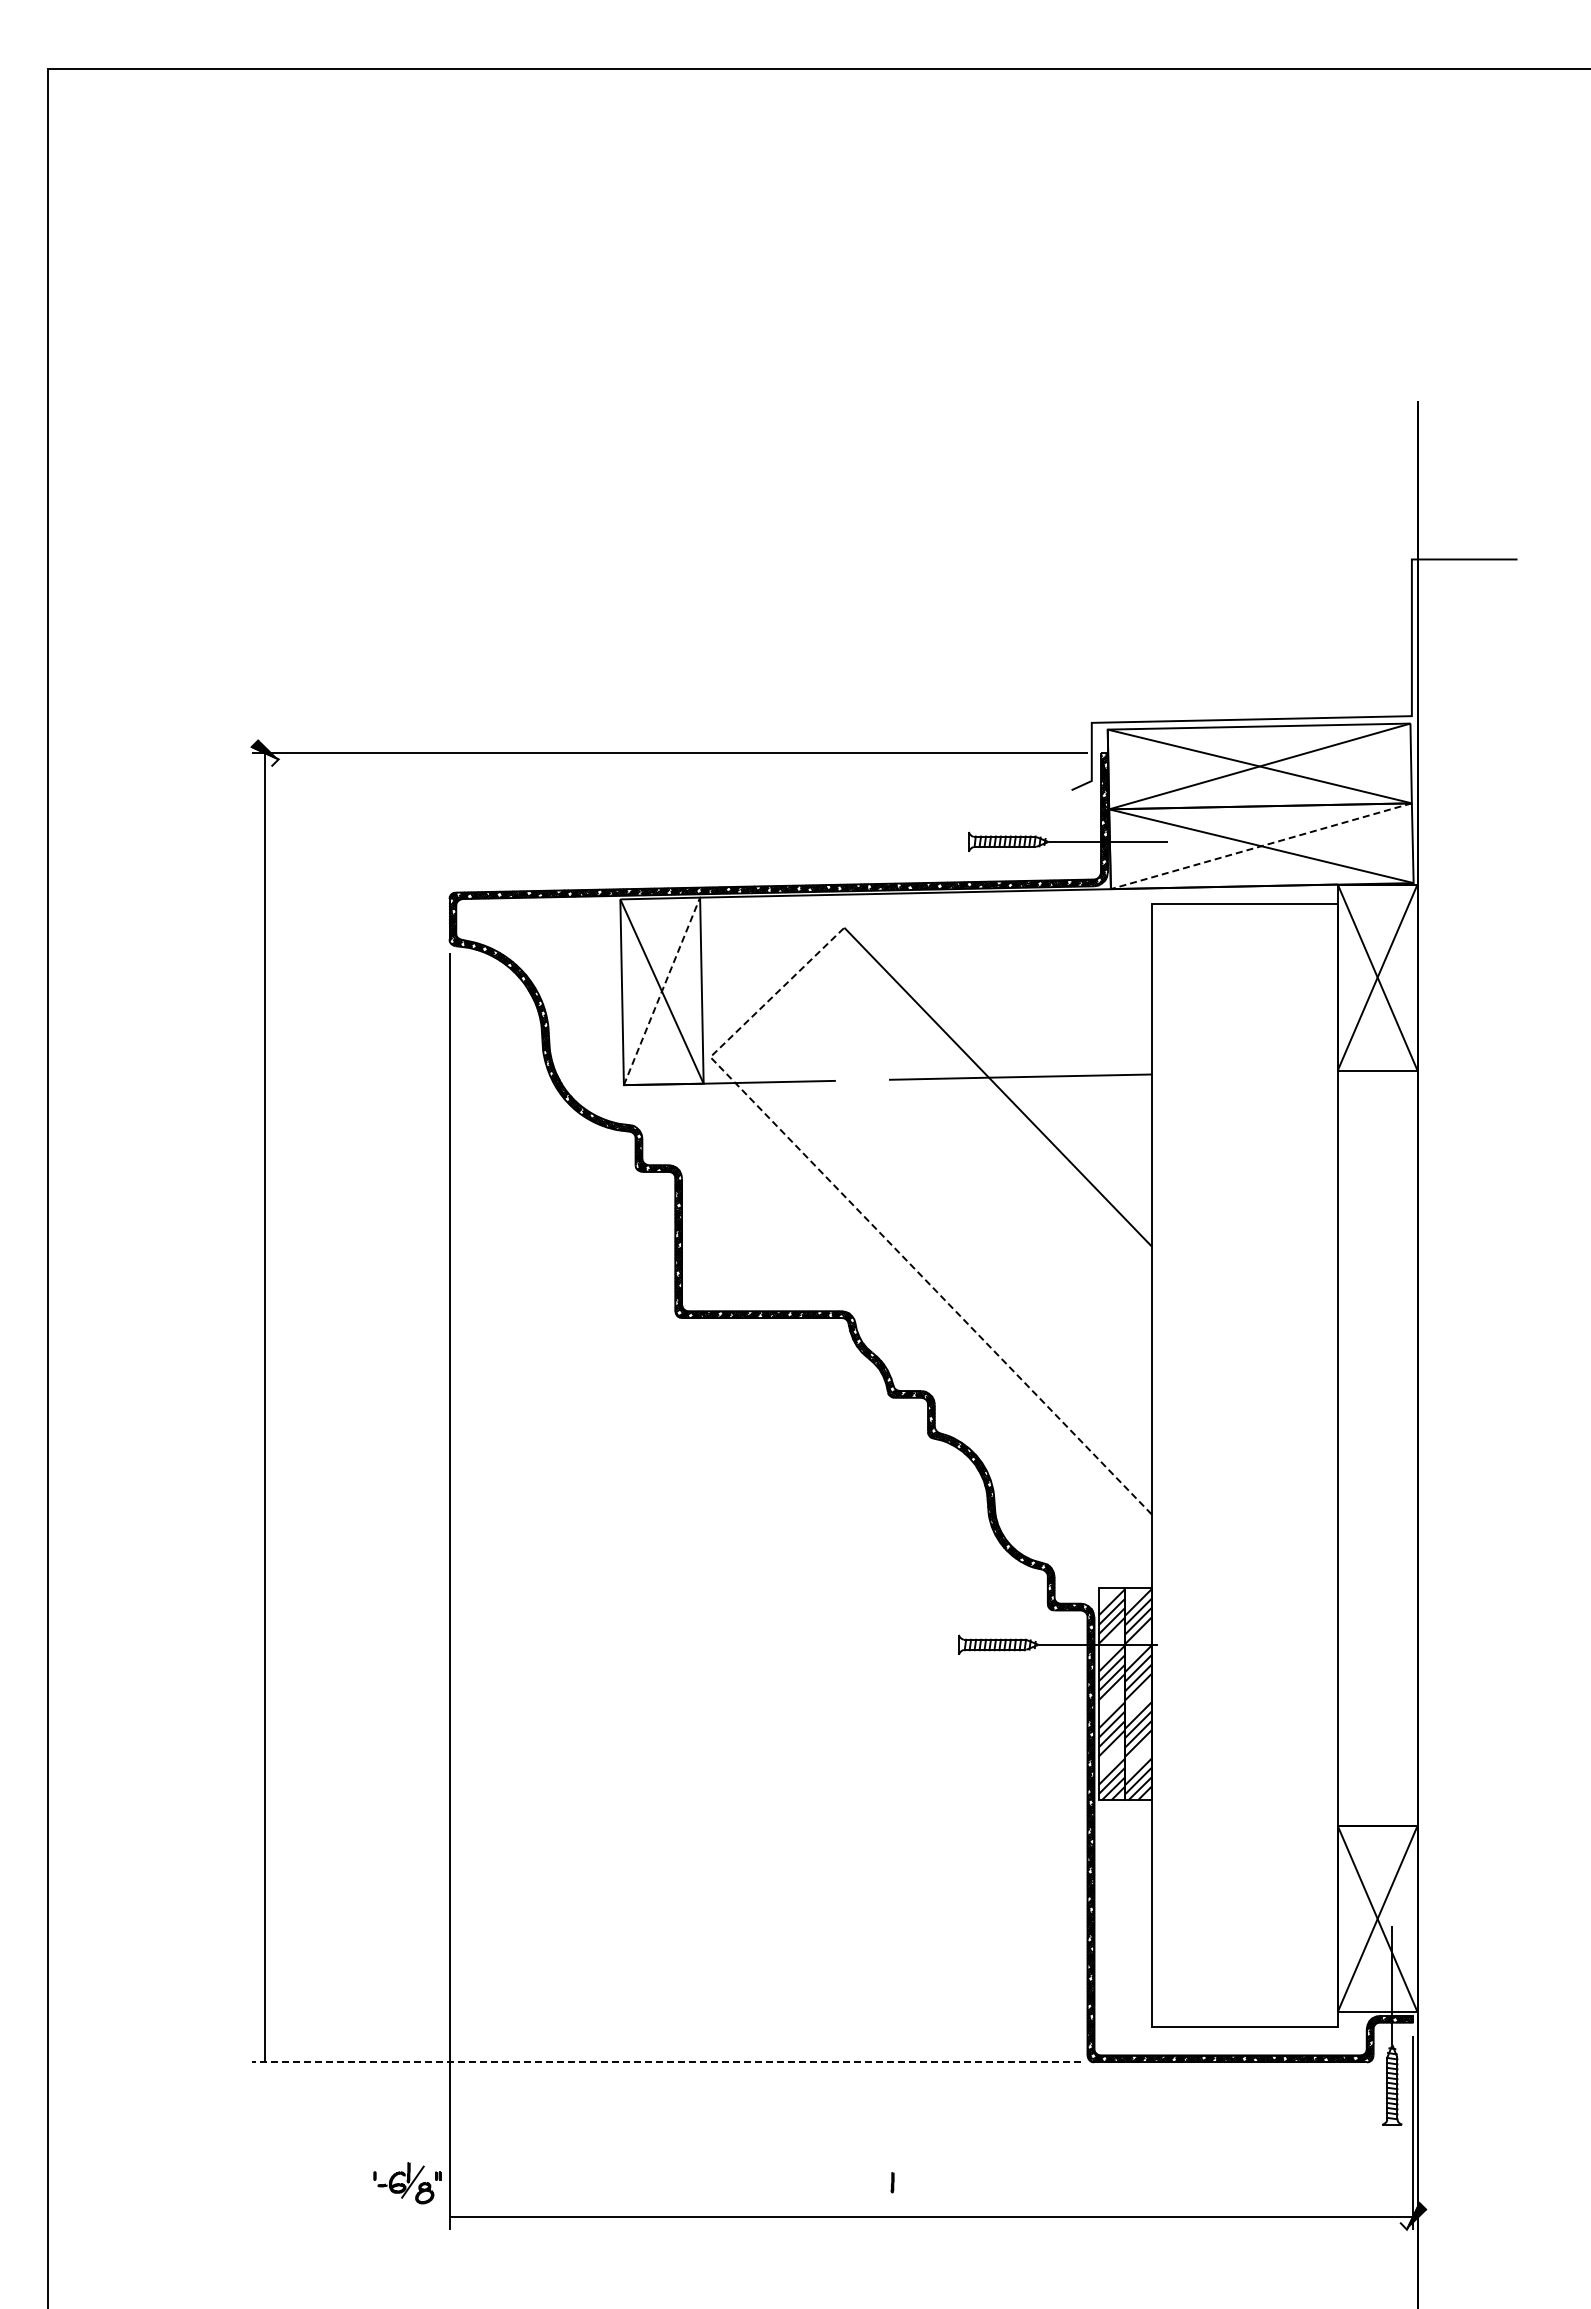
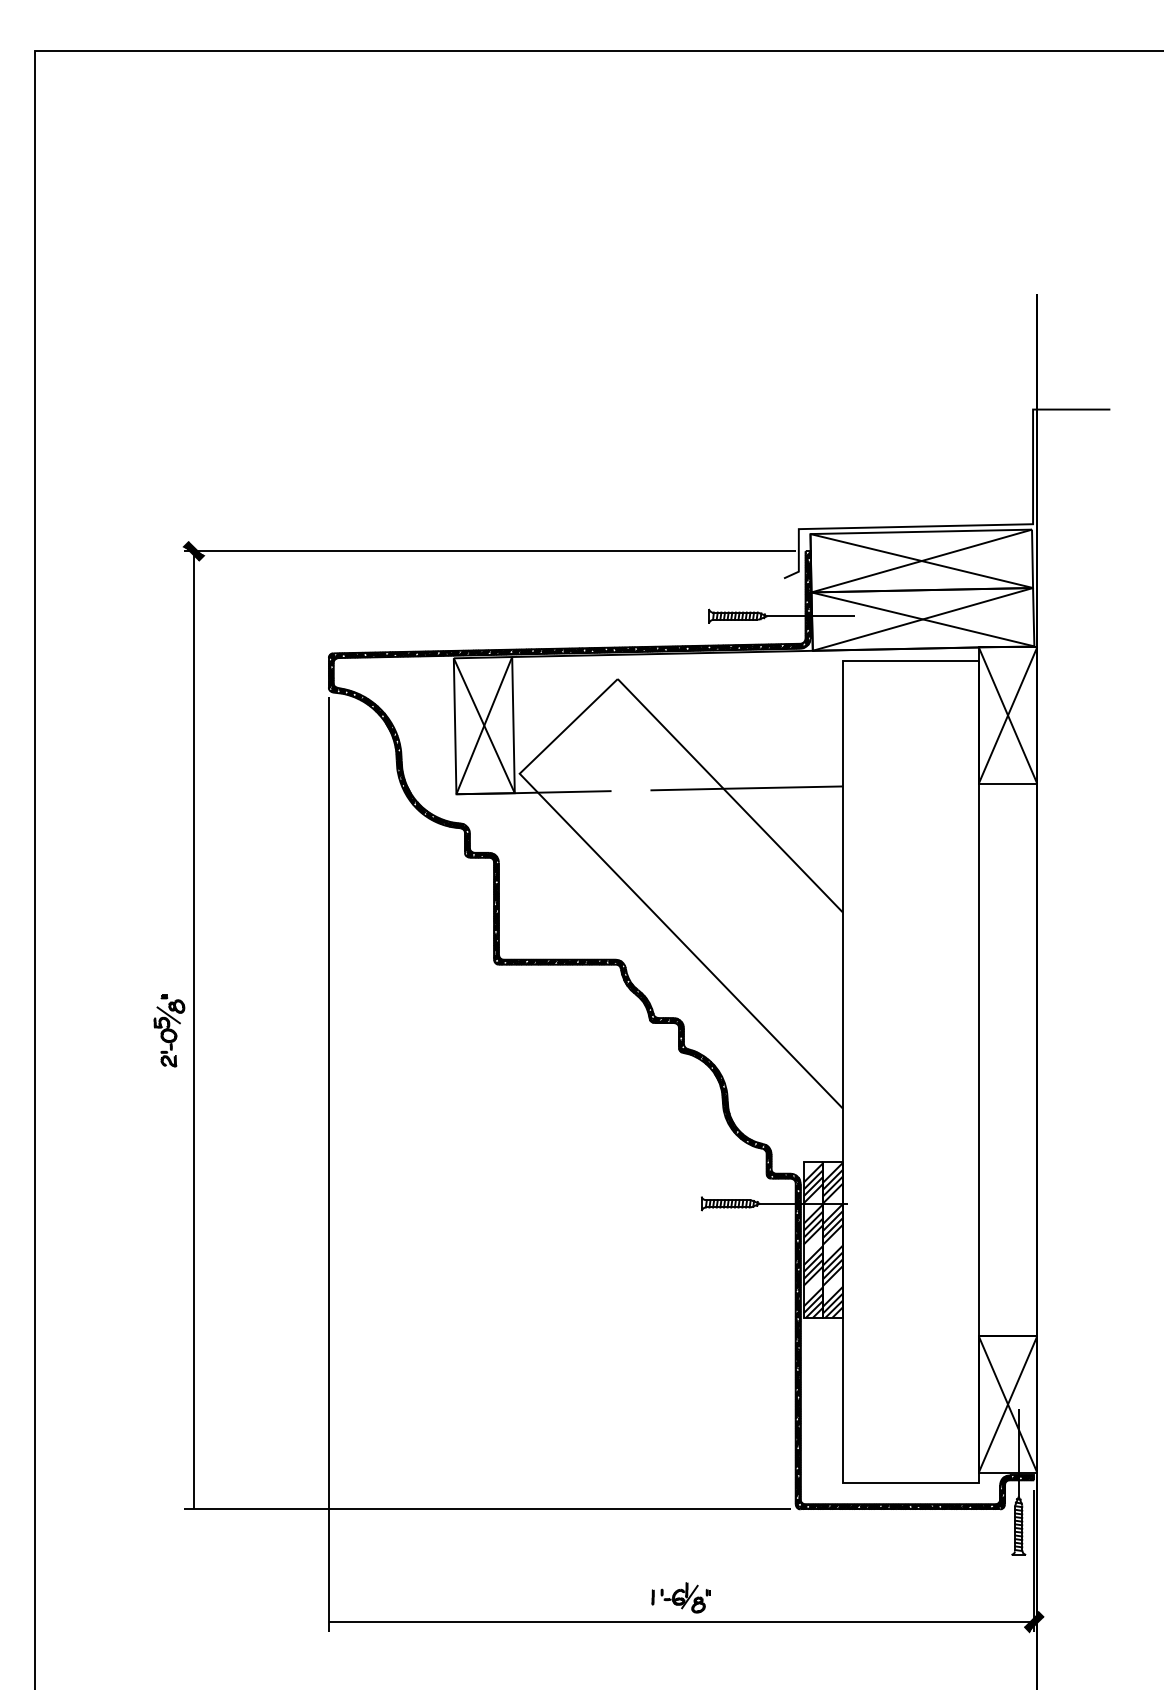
fill: (264, 756) -> (193, 553), added
line: (1260, 846) -> (922, 619), dashed -> solid
line: (662, 990) -> (484, 724), dashed -> solid
line: (865, 1218) -> (633, 891), dashed -> solid
part: (231, 1407) -> (169, 1030), added
line: (665, 2062) -> (486, 1509), dashed -> solid
part: (407, 2183) -> (685, 1598), moved
fill: (1409, 2216) -> (1031, 1622), added

